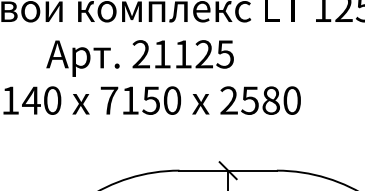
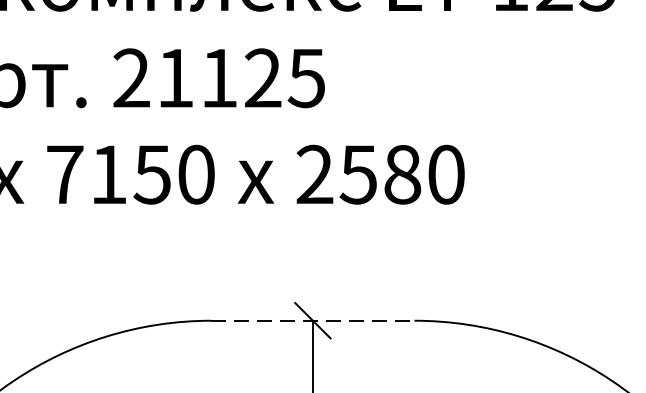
line: (228, 170) -> (313, 320), solid -> dashed

